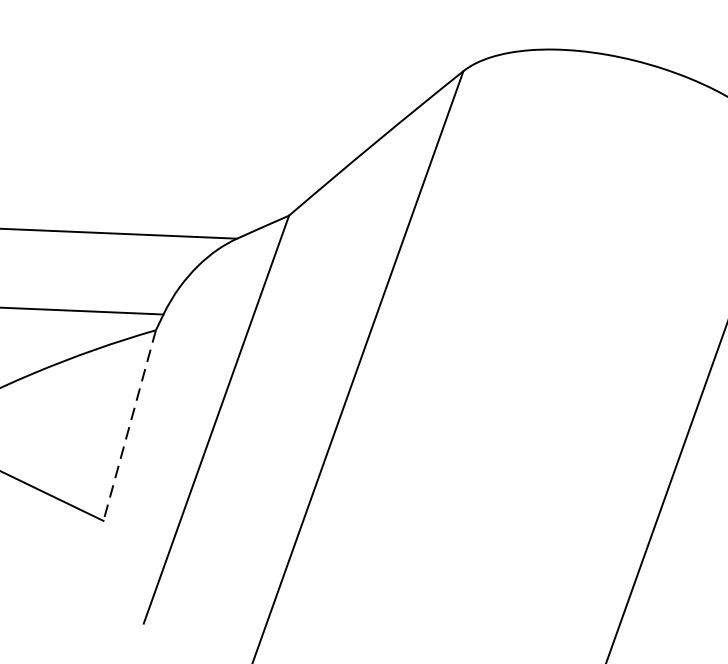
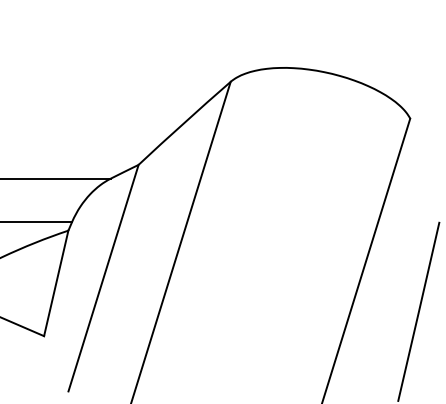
line: (130, 425) -> (56, 283), dashed -> solid

